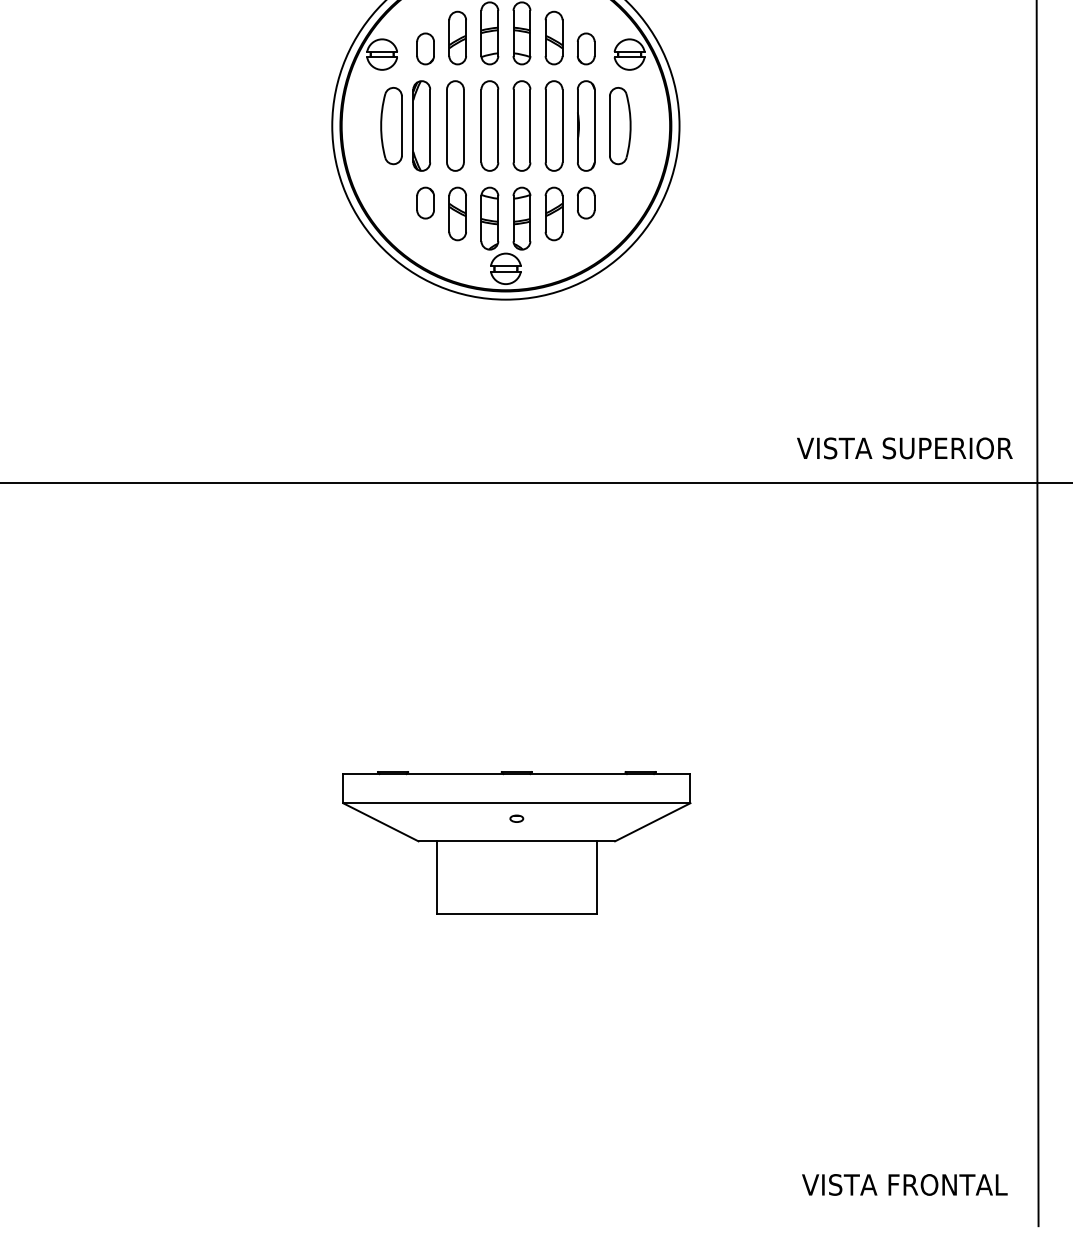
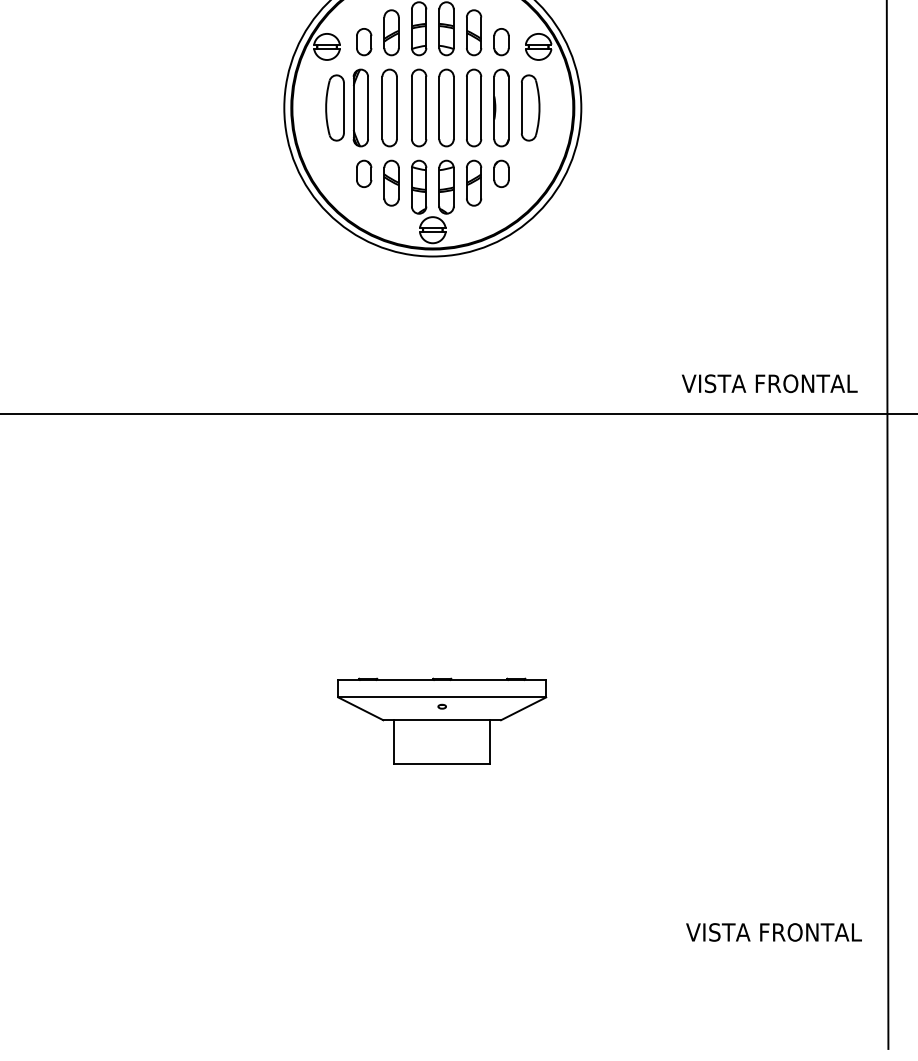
text: (947, 448) -> (810, 383), VISTA SUPERIOR -> VISTA FRONTAL
part: (516, 842) -> (441, 720), size x0.7
text: (904, 1184) -> (773, 932), moved

